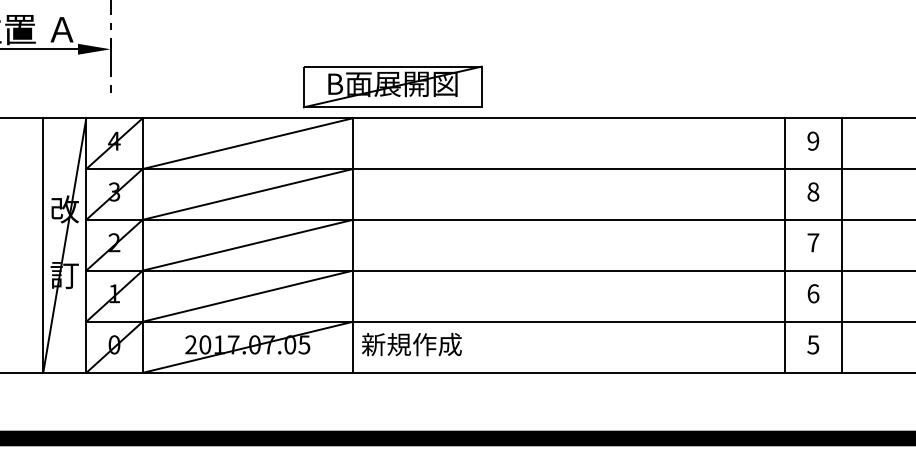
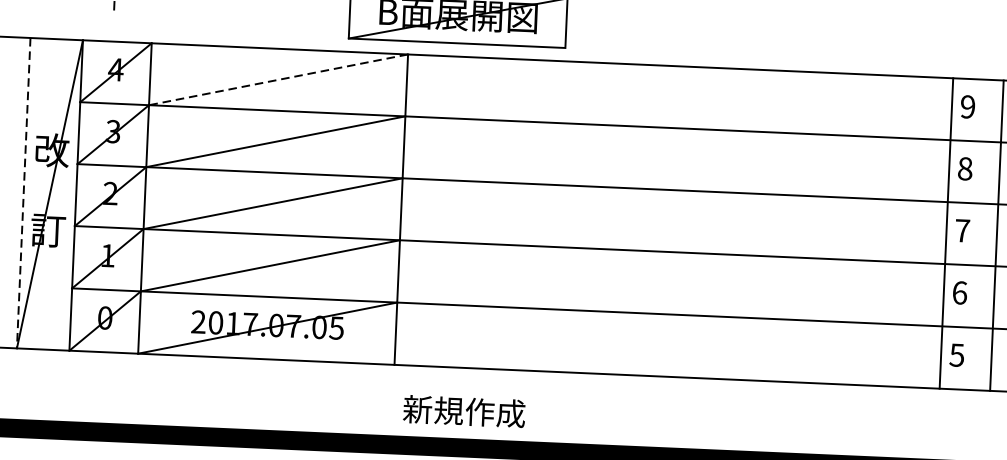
line: (247, 143) -> (278, 79), solid -> dashed
line: (785, 245) -> (946, 233), moved
line: (43, 246) -> (23, 194), solid -> dashed
text: (411, 344) -> (463, 411), moved

